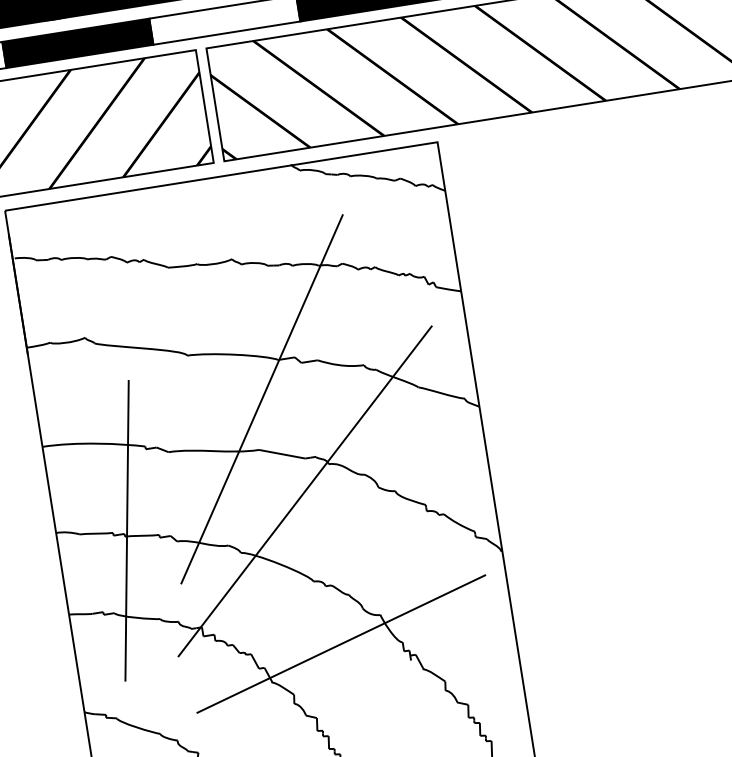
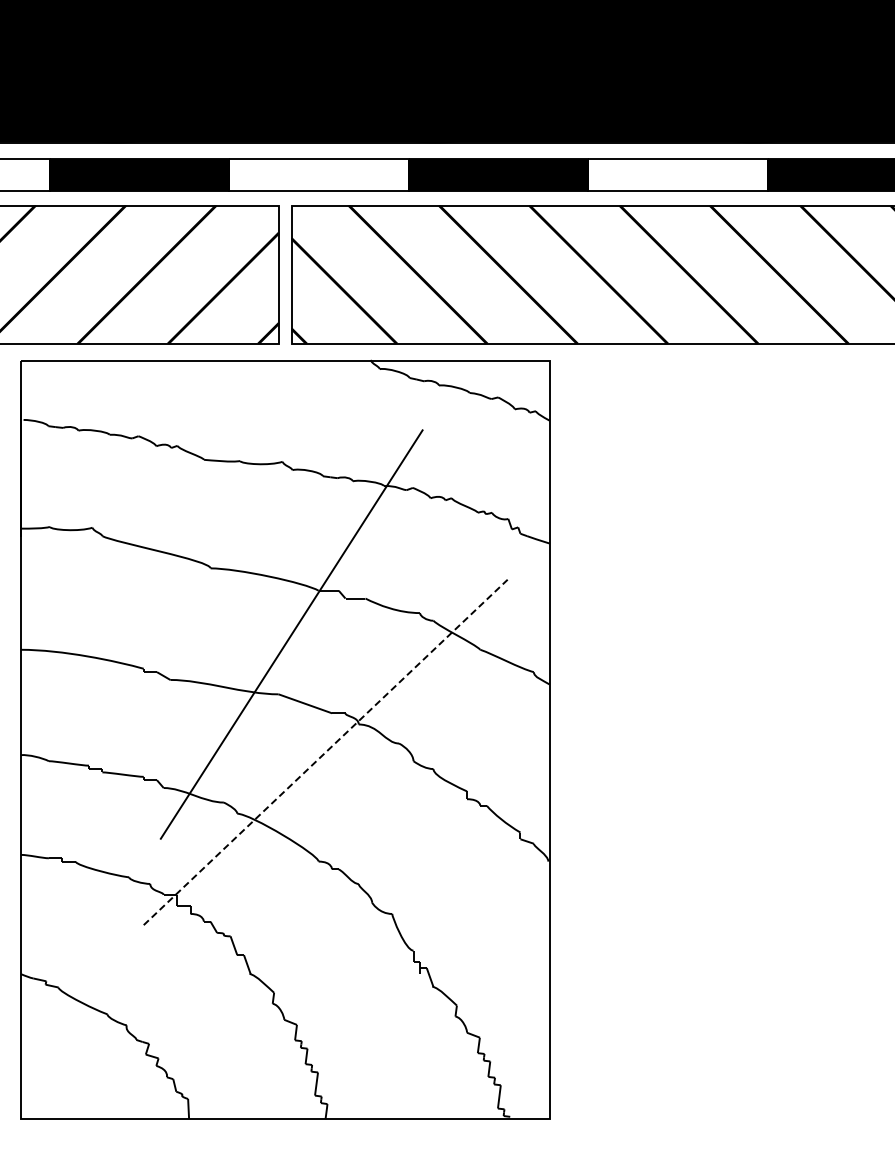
line: (304, 491) -> (325, 752), solid -> dashed
line: (126, 530) -> (105, 765), removed
line: (340, 644) -> (339, 941), removed

